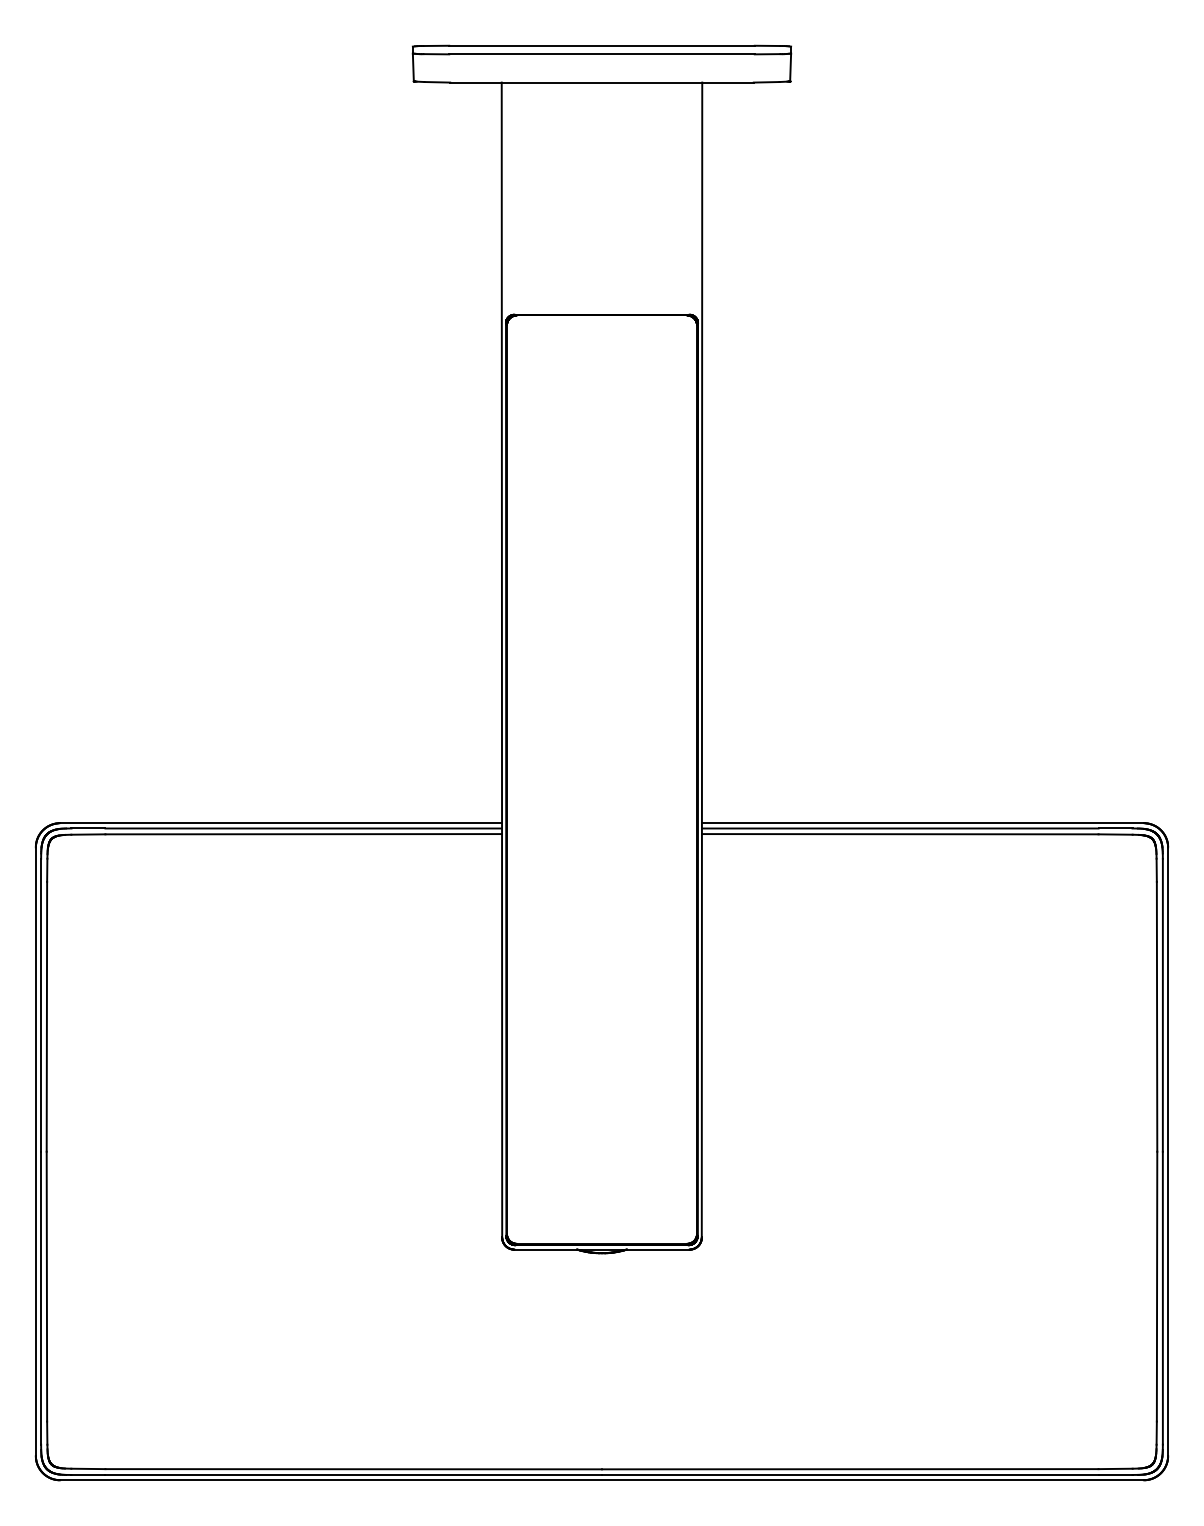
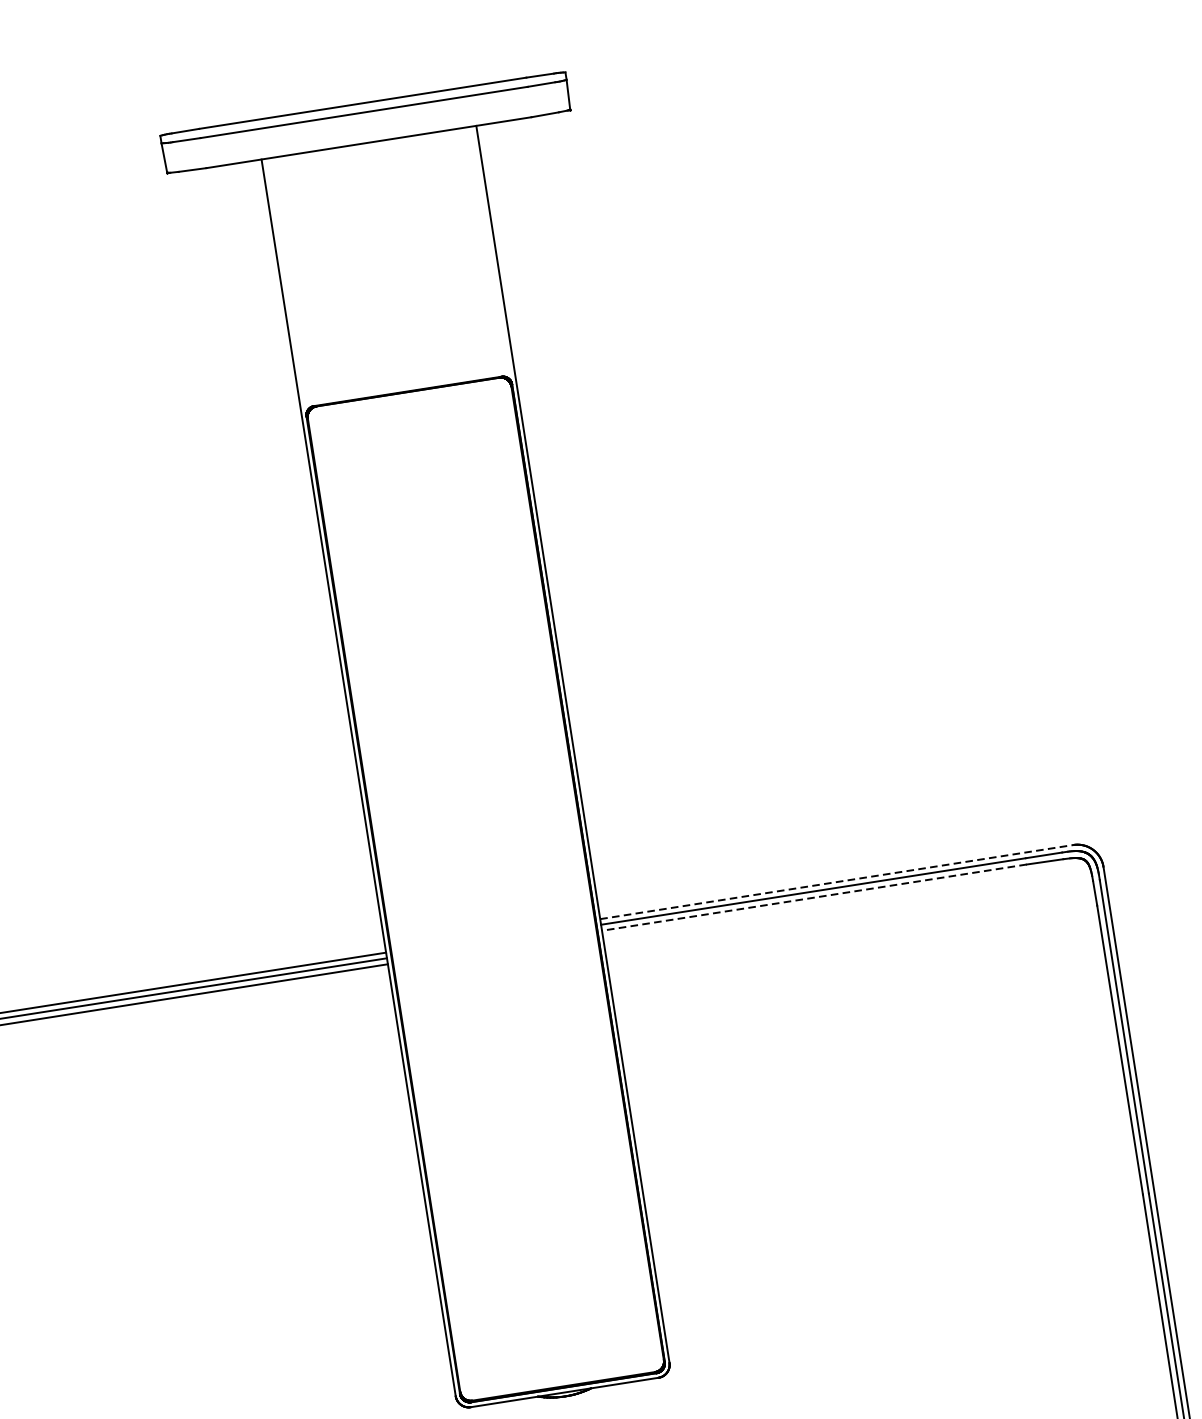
line: (922, 823) -> (836, 882), solid -> dashed
line: (899, 834) -> (813, 898), solid -> dashed

